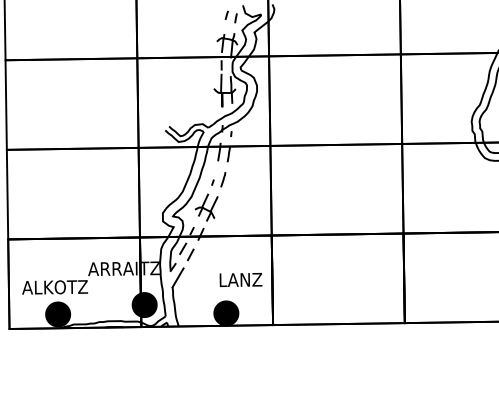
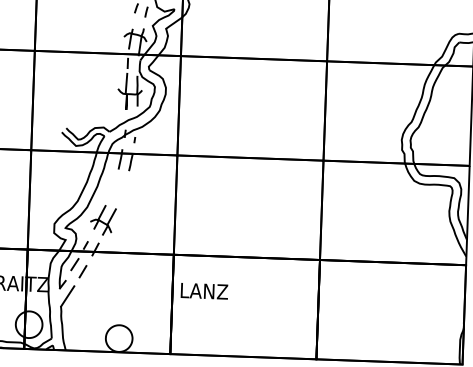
part: (218, 179) -> (118, 189), removed
text: (240, 279) -> (203, 290), moved
fill: (144, 305) -> (28, 325), removed
fill: (226, 313) -> (119, 338), removed

